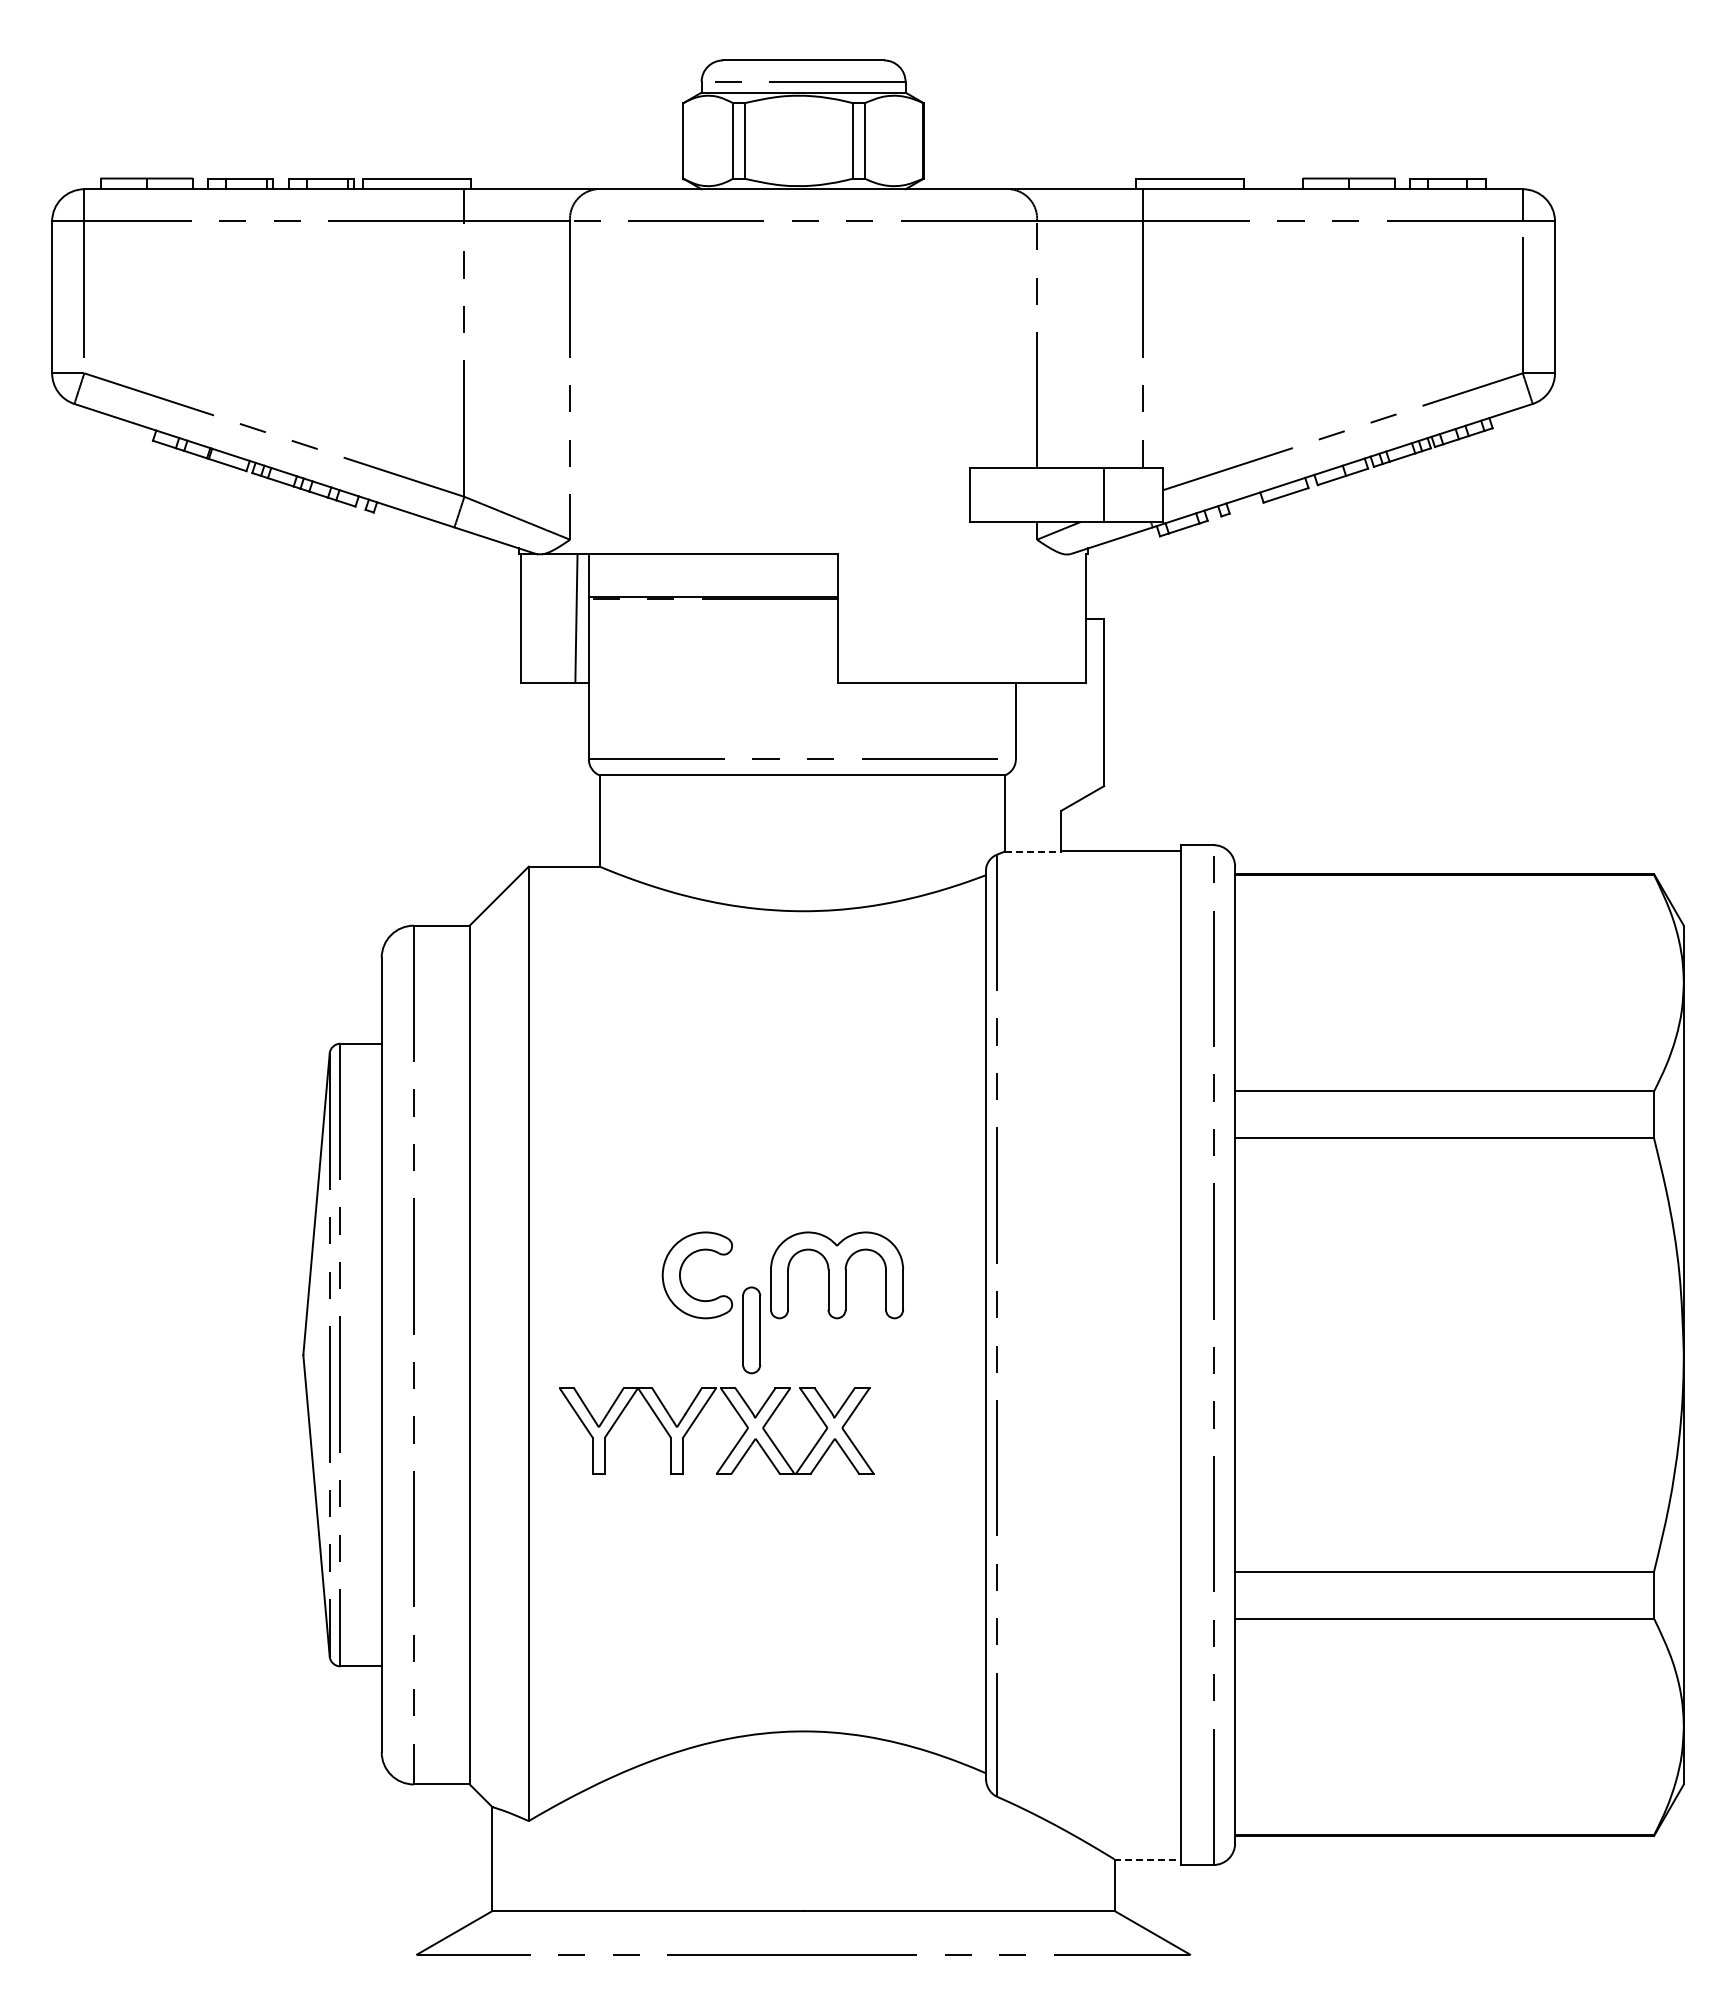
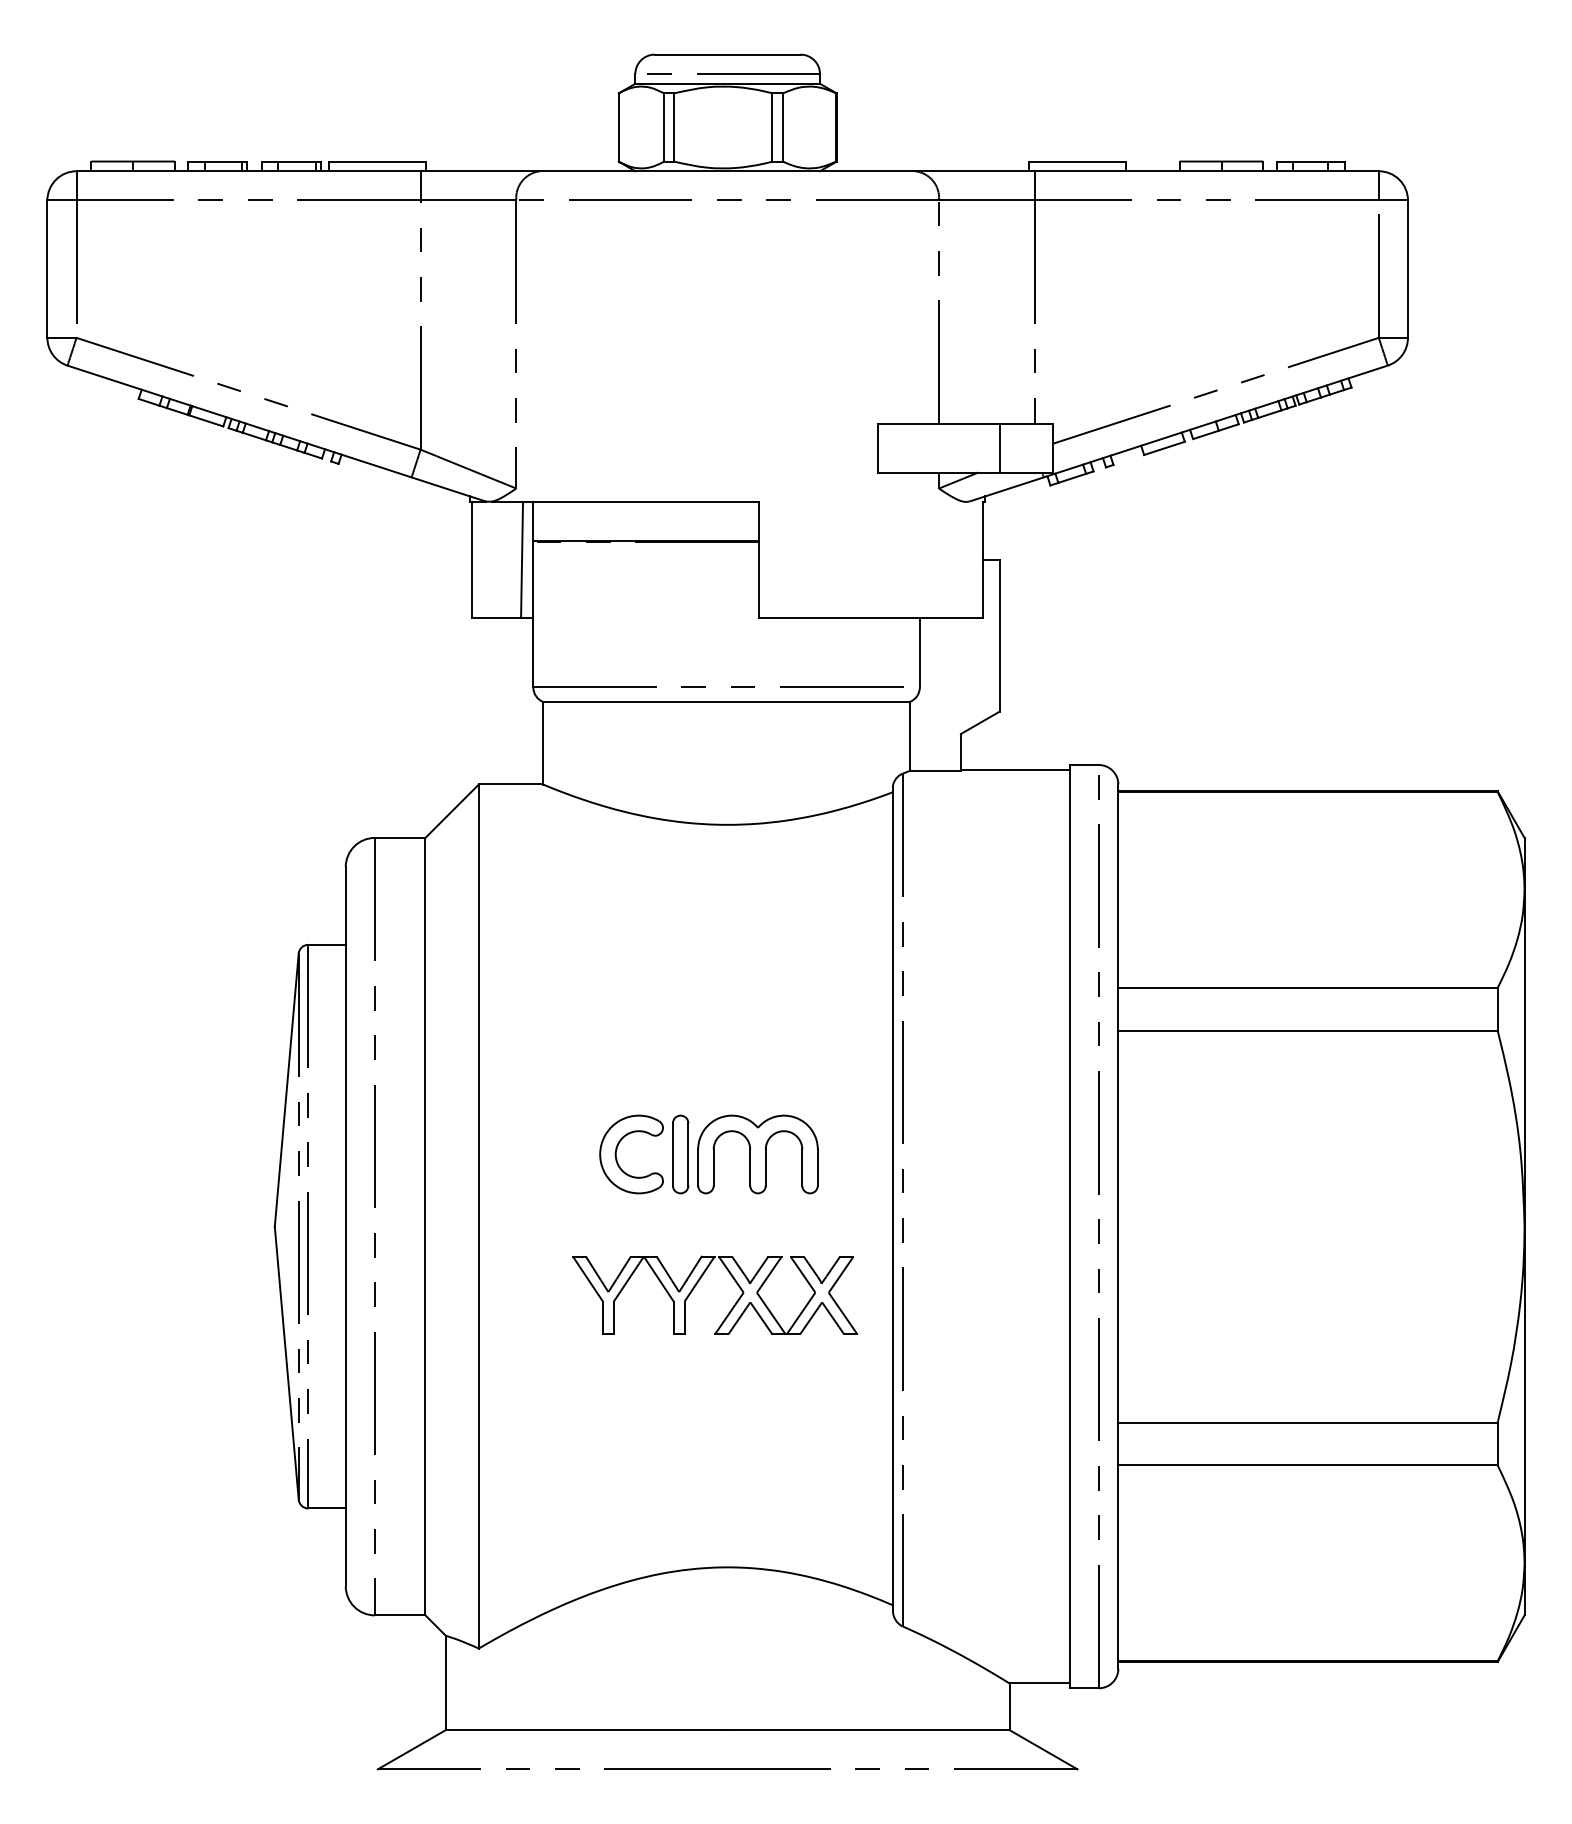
line: (1033, 851) -> (935, 770), dashed -> solid
part: (751, 1330) -> (680, 1154), moved
part: (697, 1418) -> (697, 1284), moved
line: (1147, 1859) -> (1039, 1683), dashed -> solid

